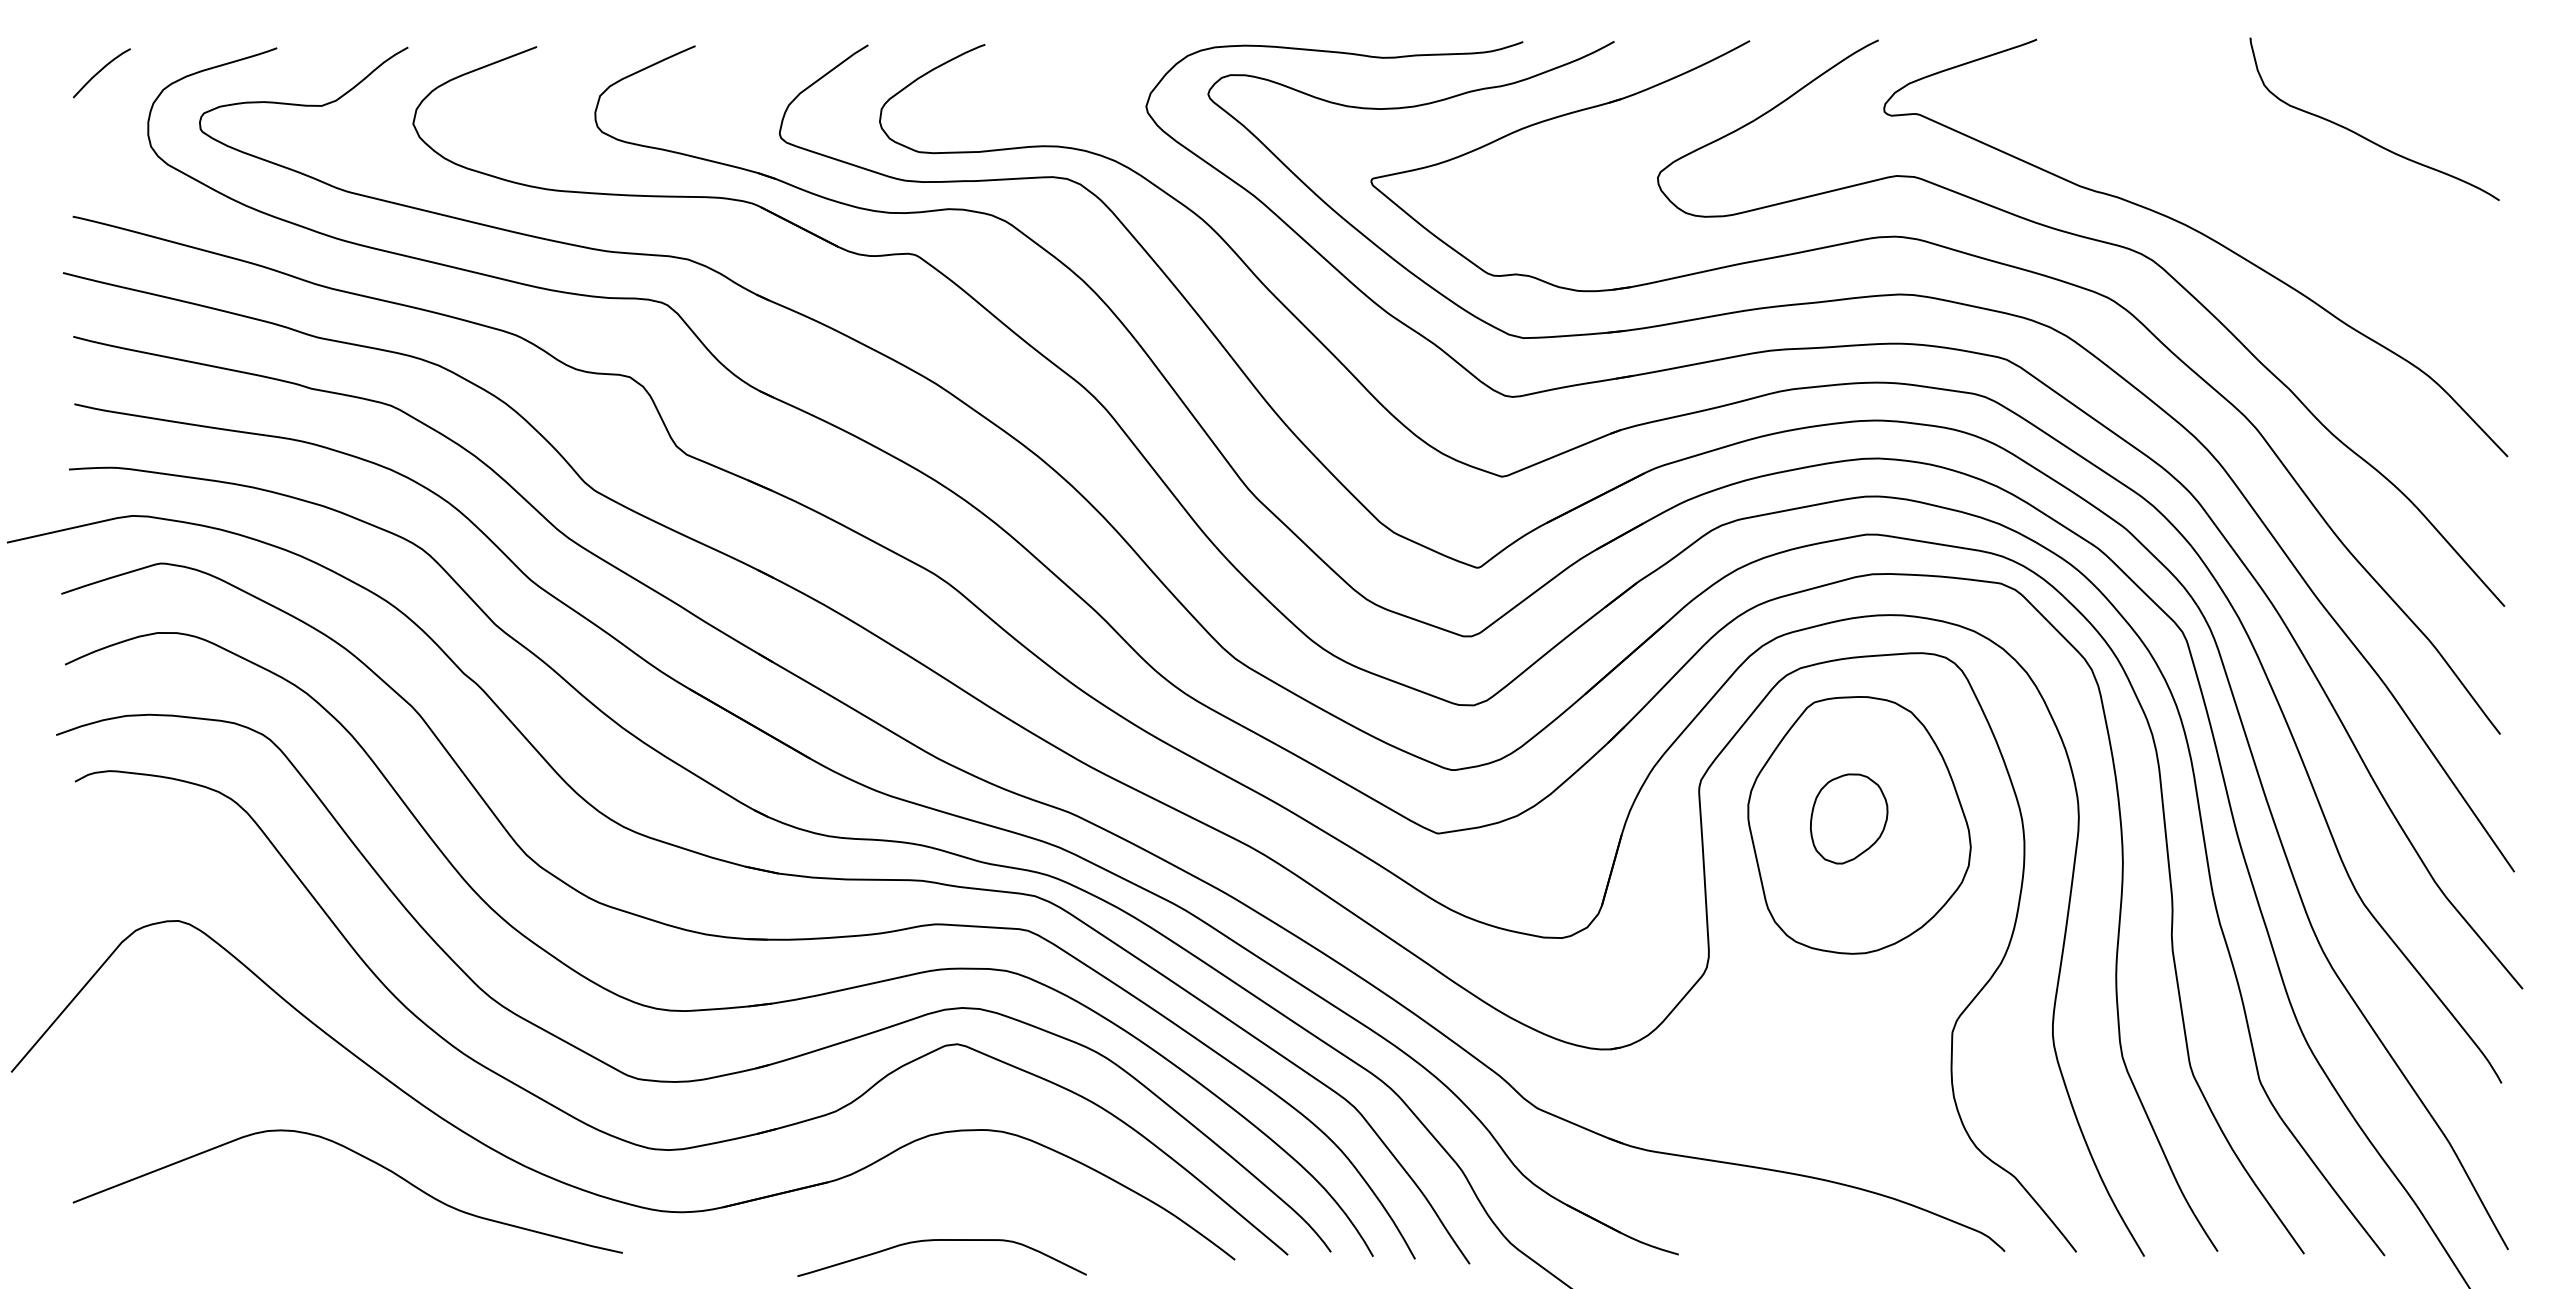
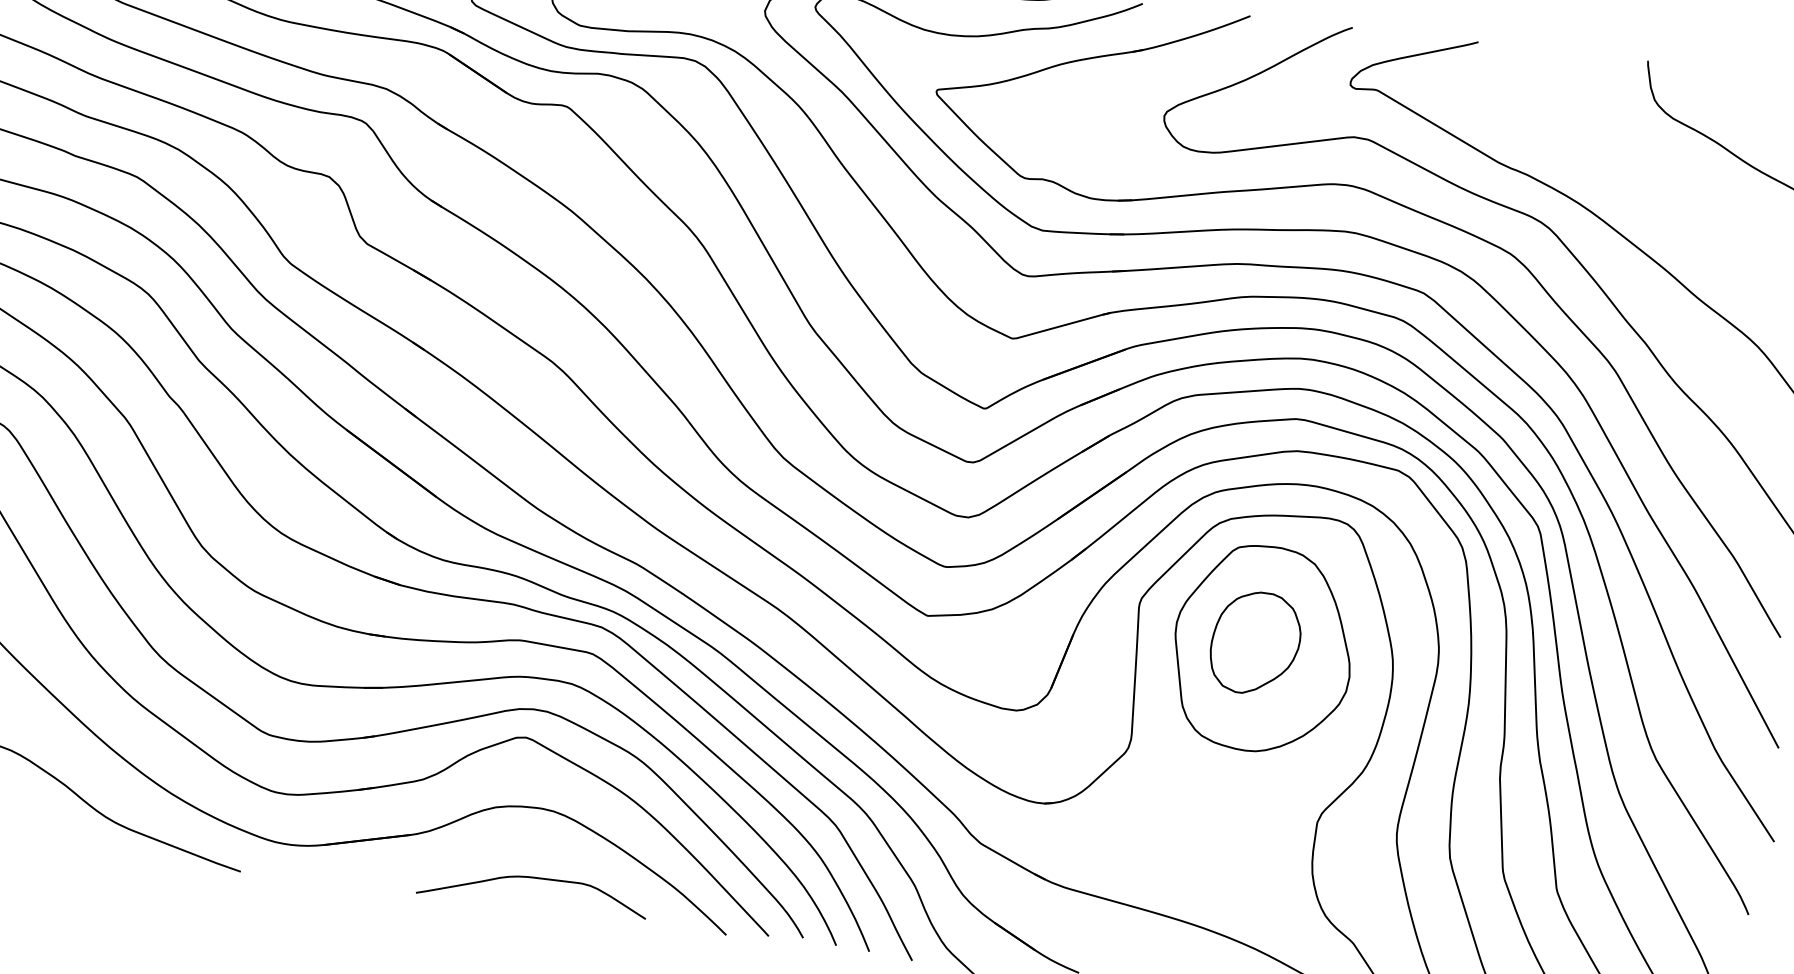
part: (1848, 818) -> (1255, 642), size x1.43
curve: (941, 1240) -> (533, 878), moved

